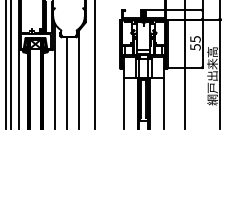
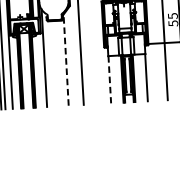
line: (78, 80) -> (66, 60), solid -> dashed
line: (66, 82) -> (54, 63), removed
line: (124, 104) -> (110, 80), solid -> dashed

